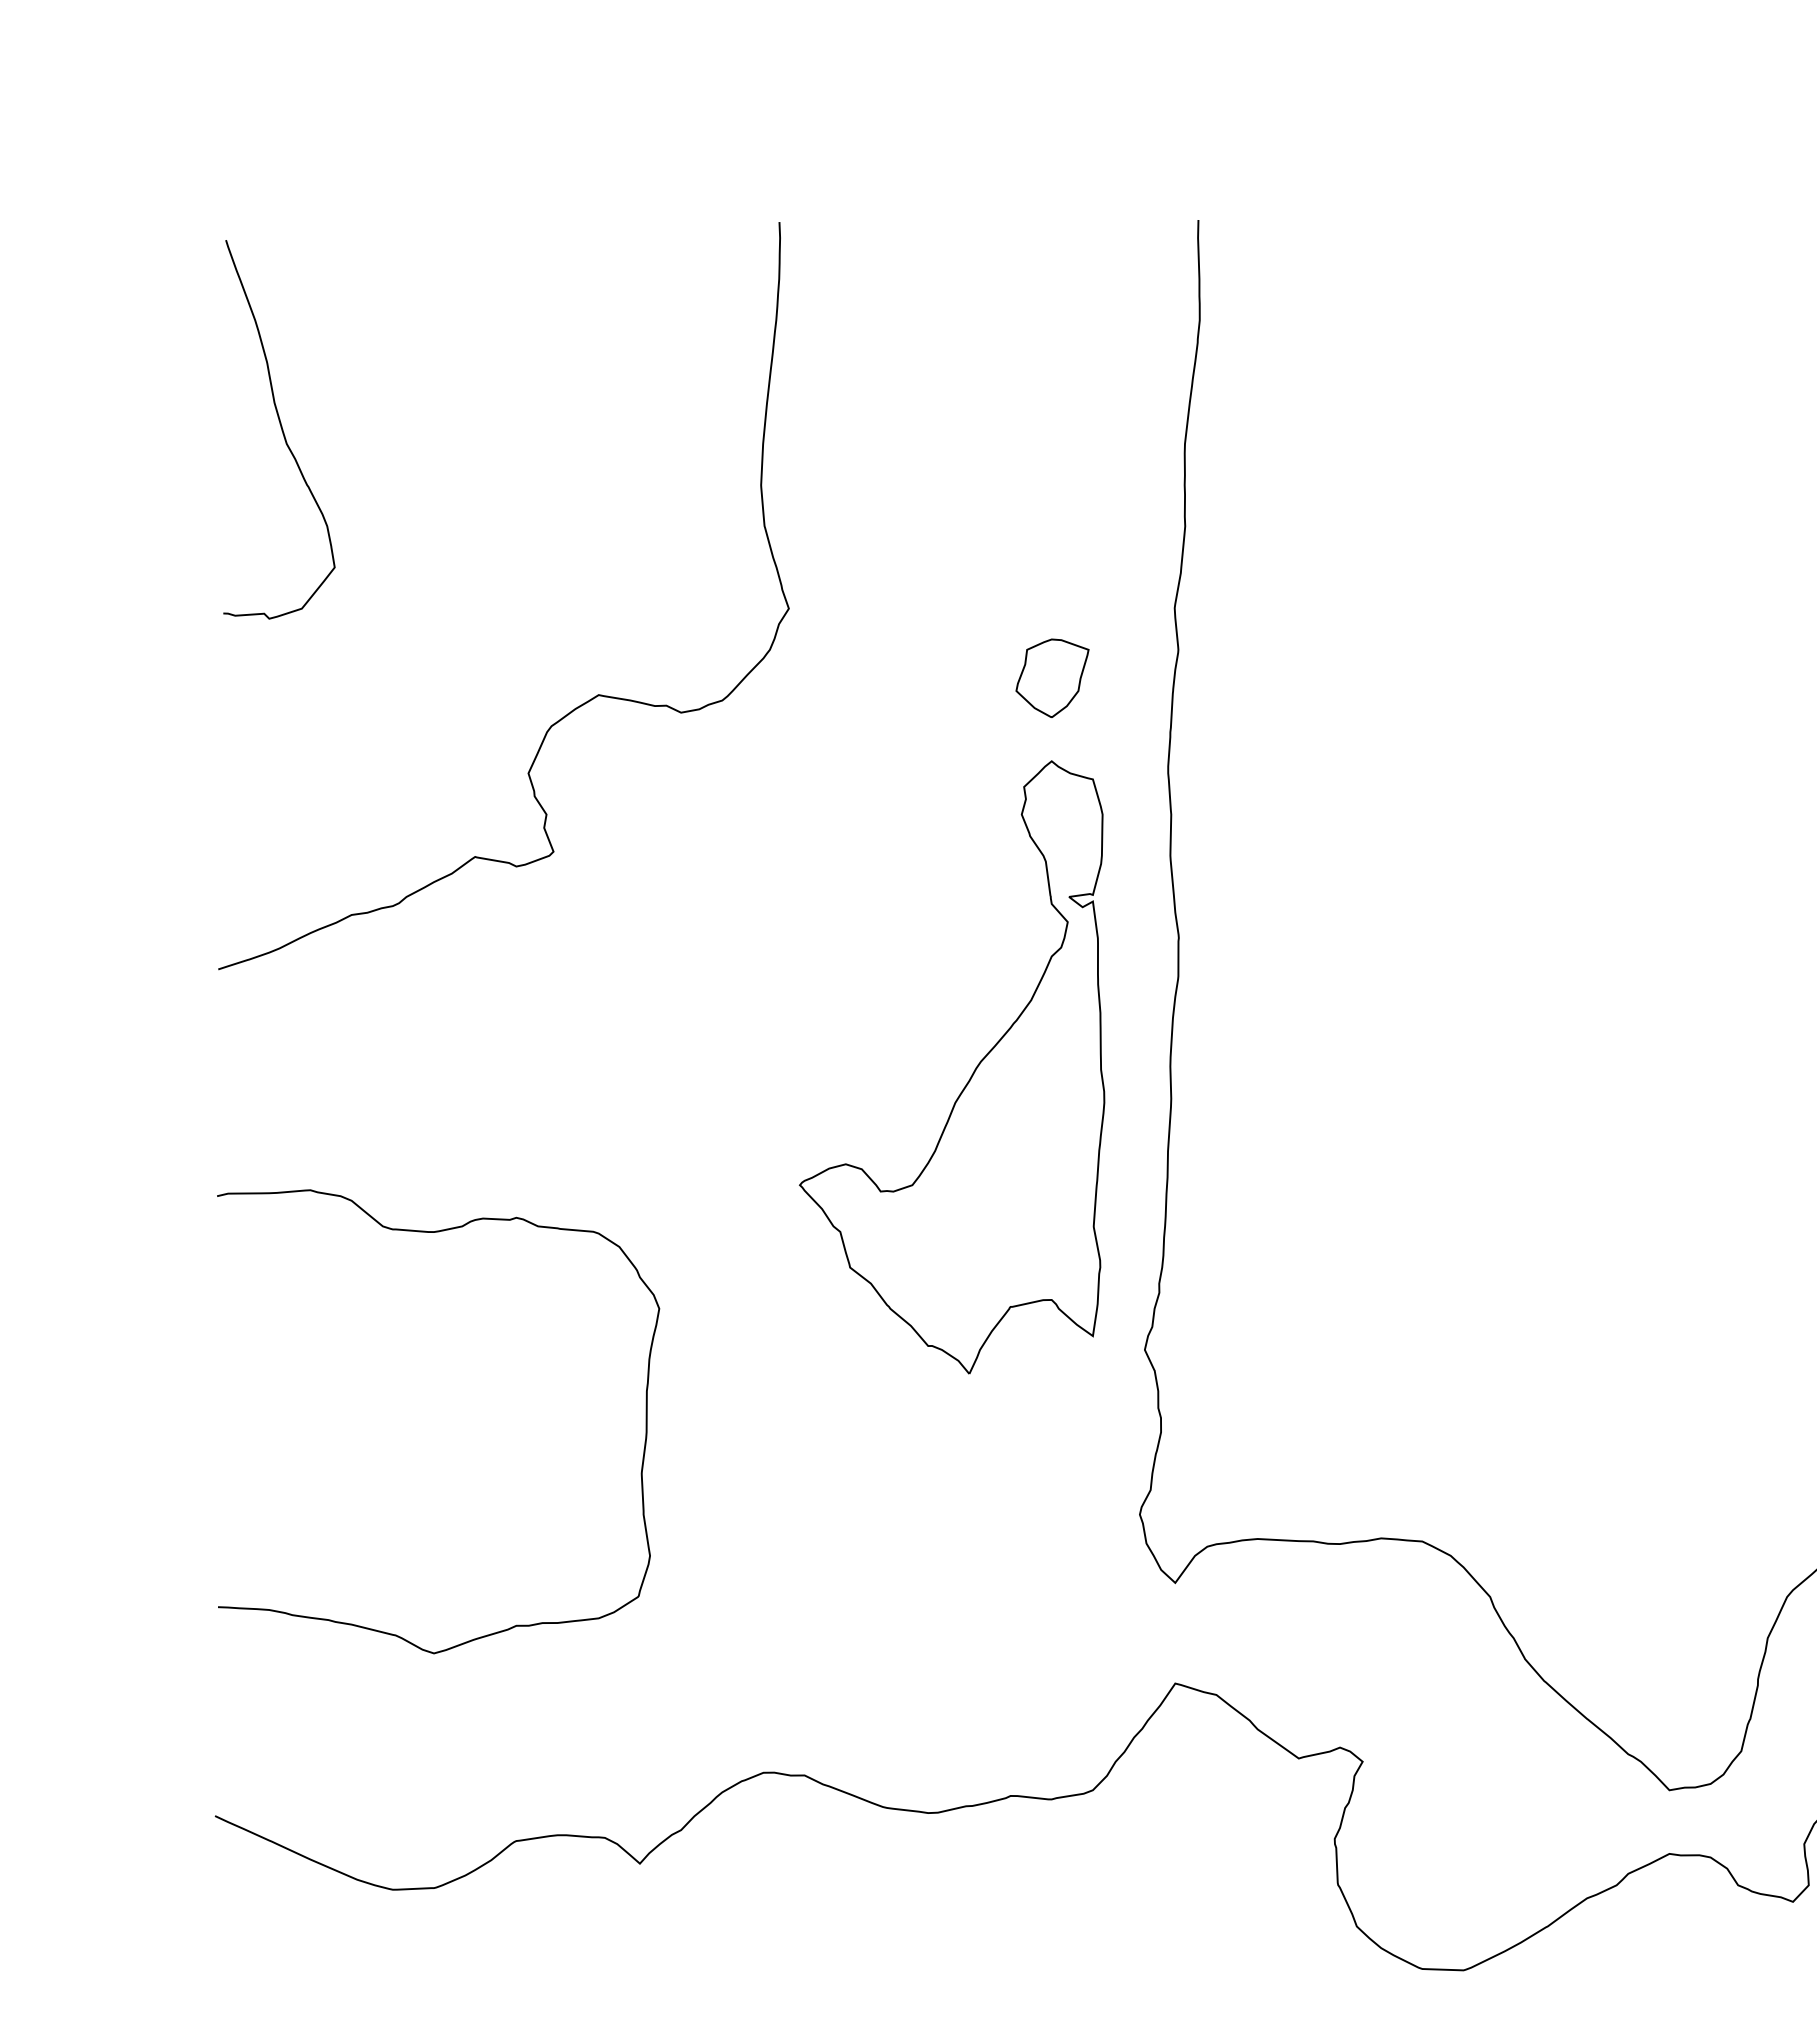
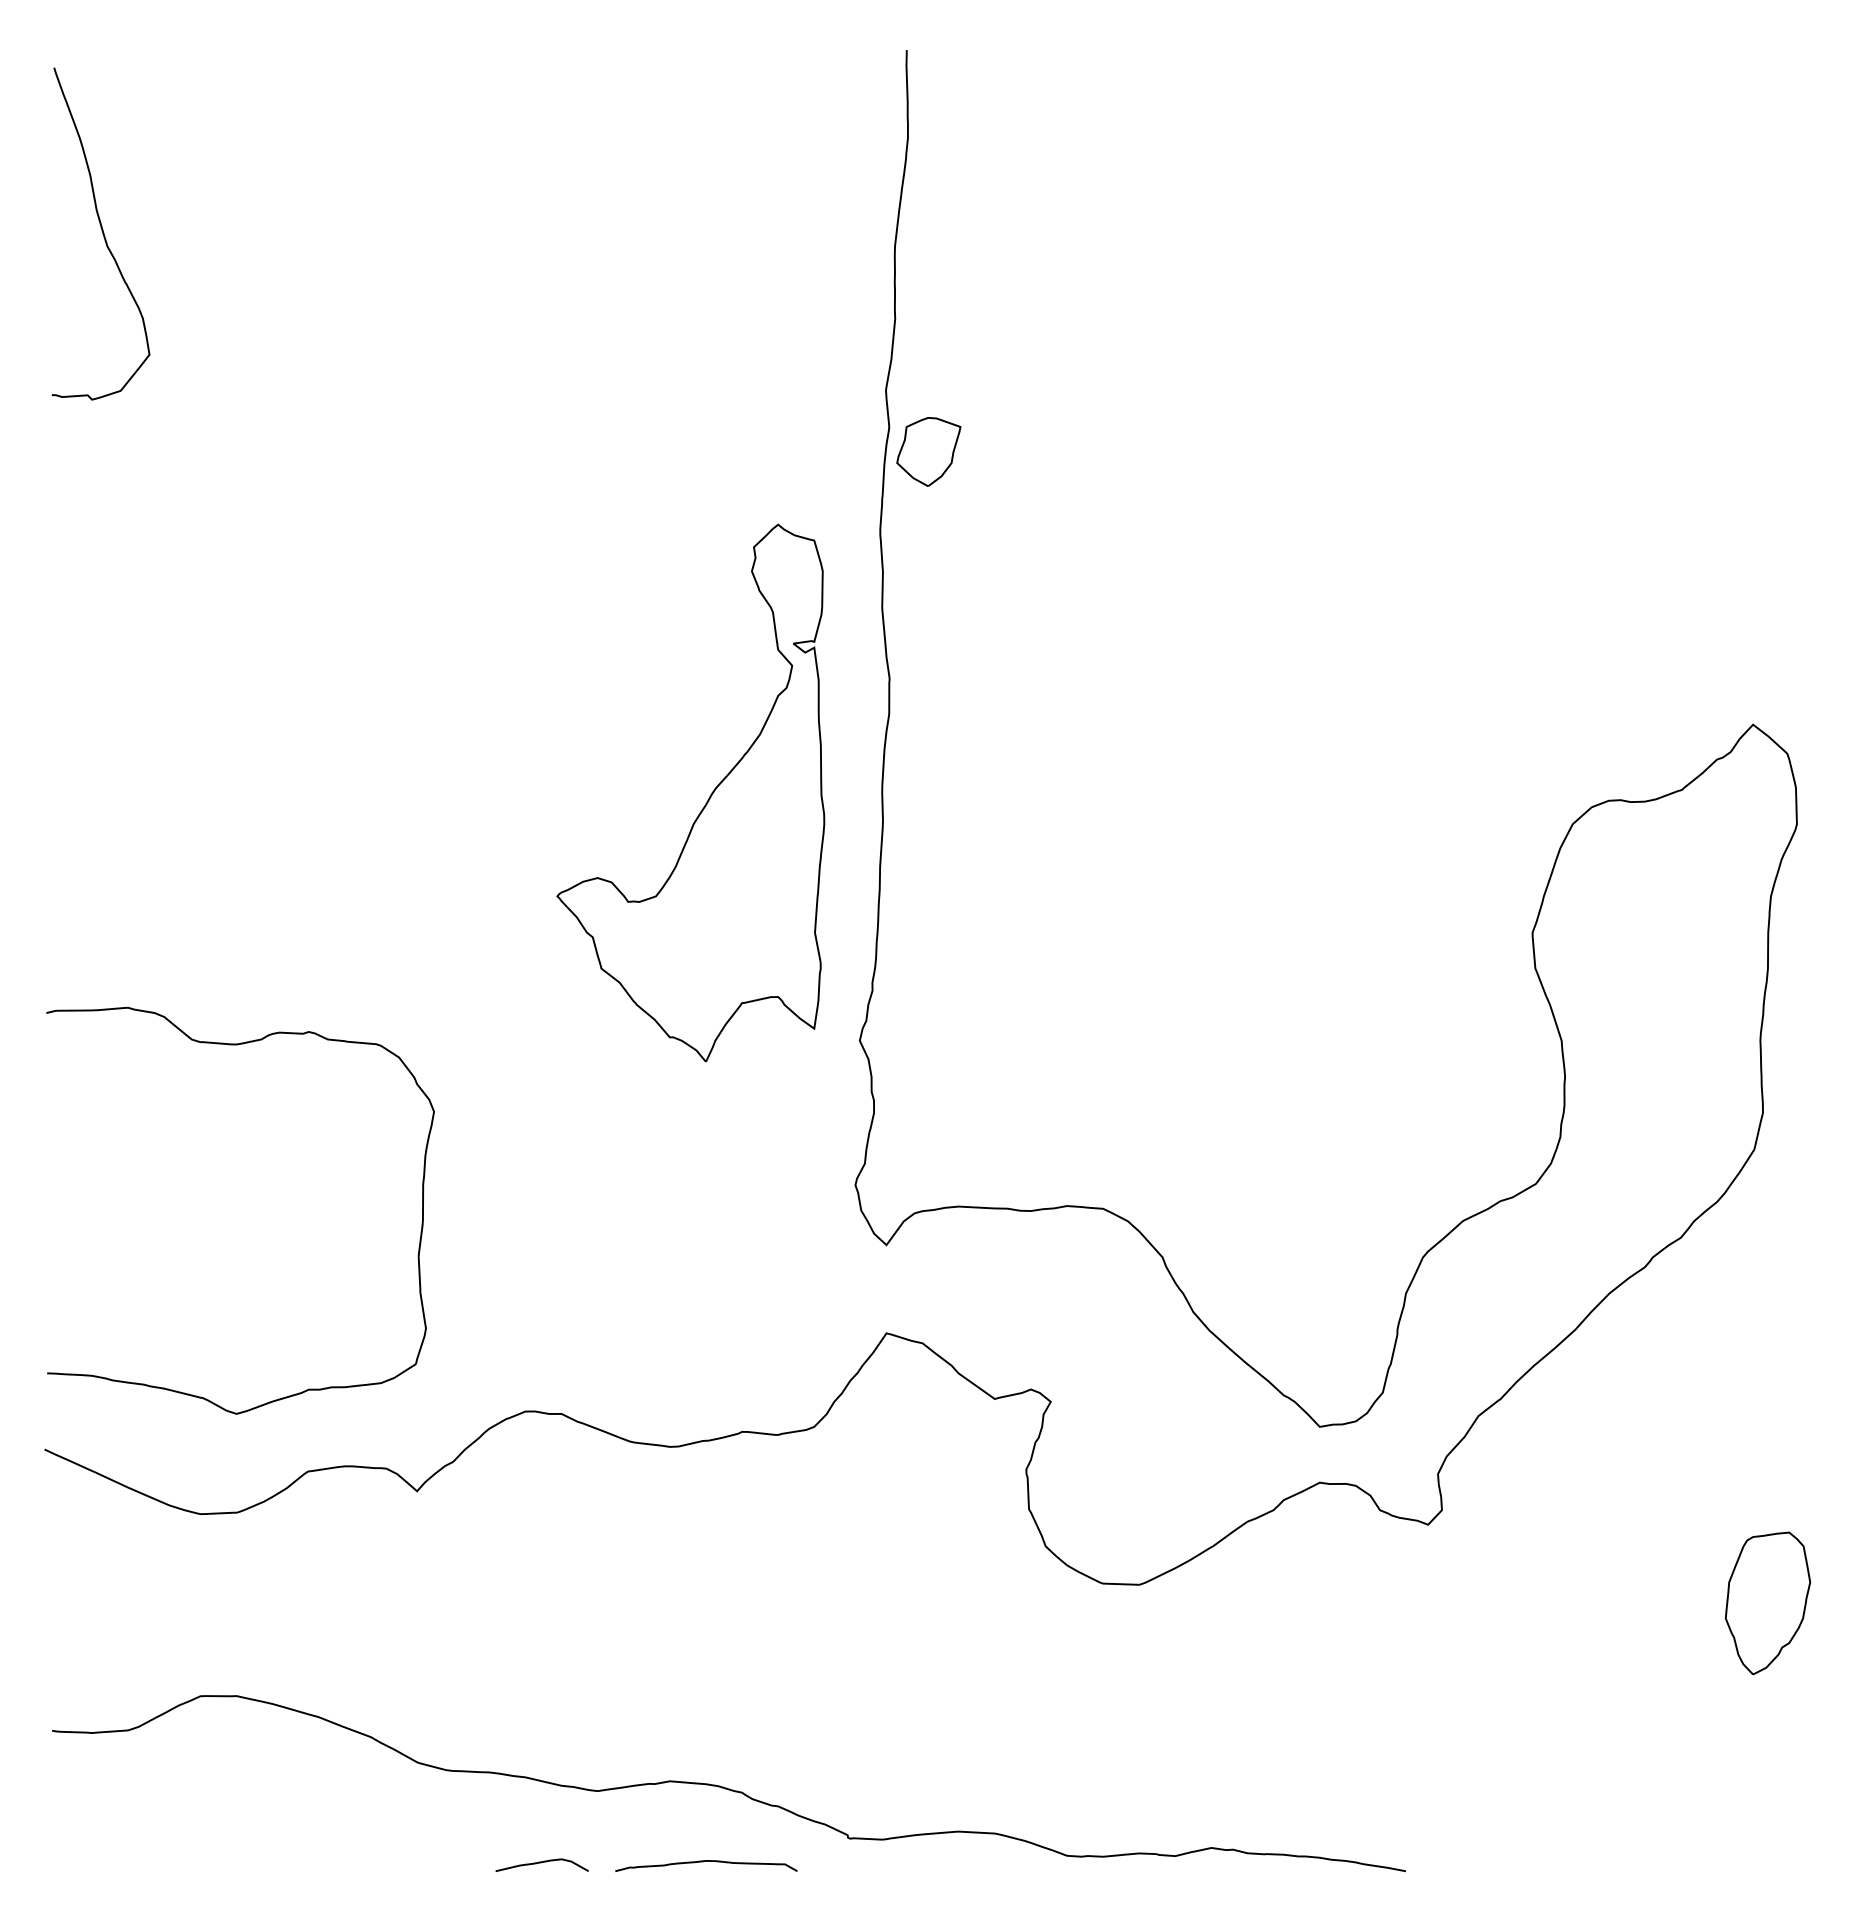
part: (1052, 677) -> (928, 451), moved
curve: (575, 707) -> (360, 477), removed
curve: (436, 1233) -> (238, 1045), moved

